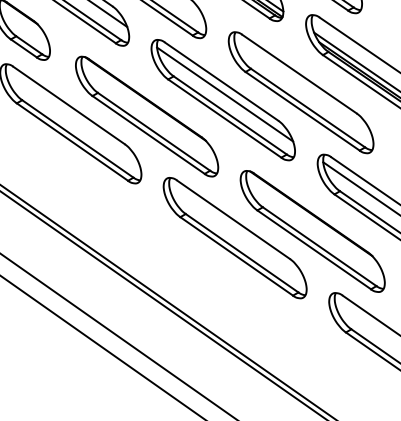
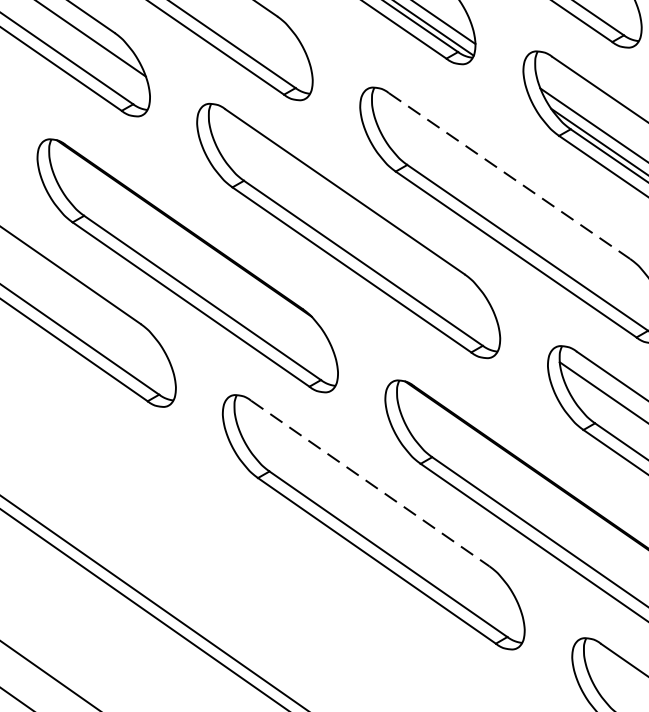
line: (299, 74) -> (509, 176), solid -> dashed
line: (225, 94) -> (353, 219), removed
line: (233, 219) -> (370, 482), solid -> dashed

